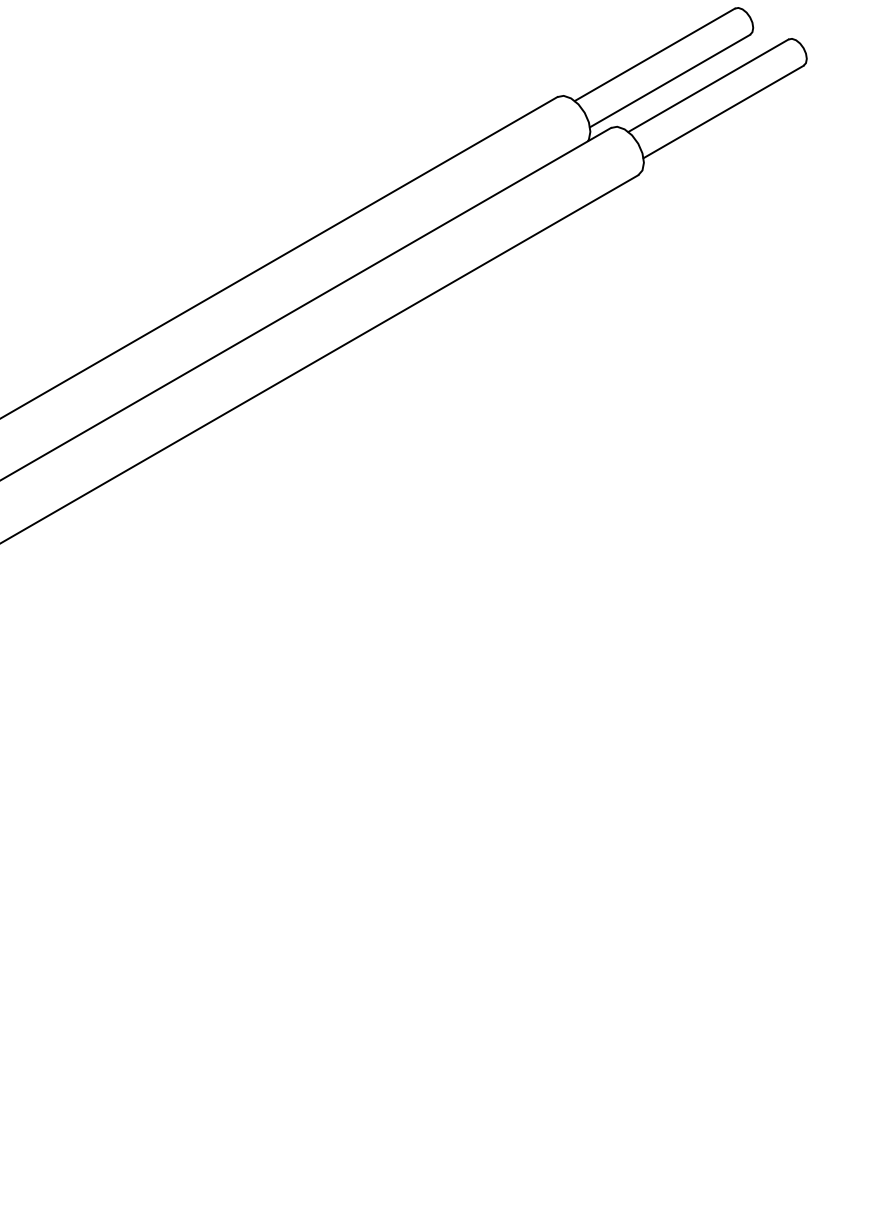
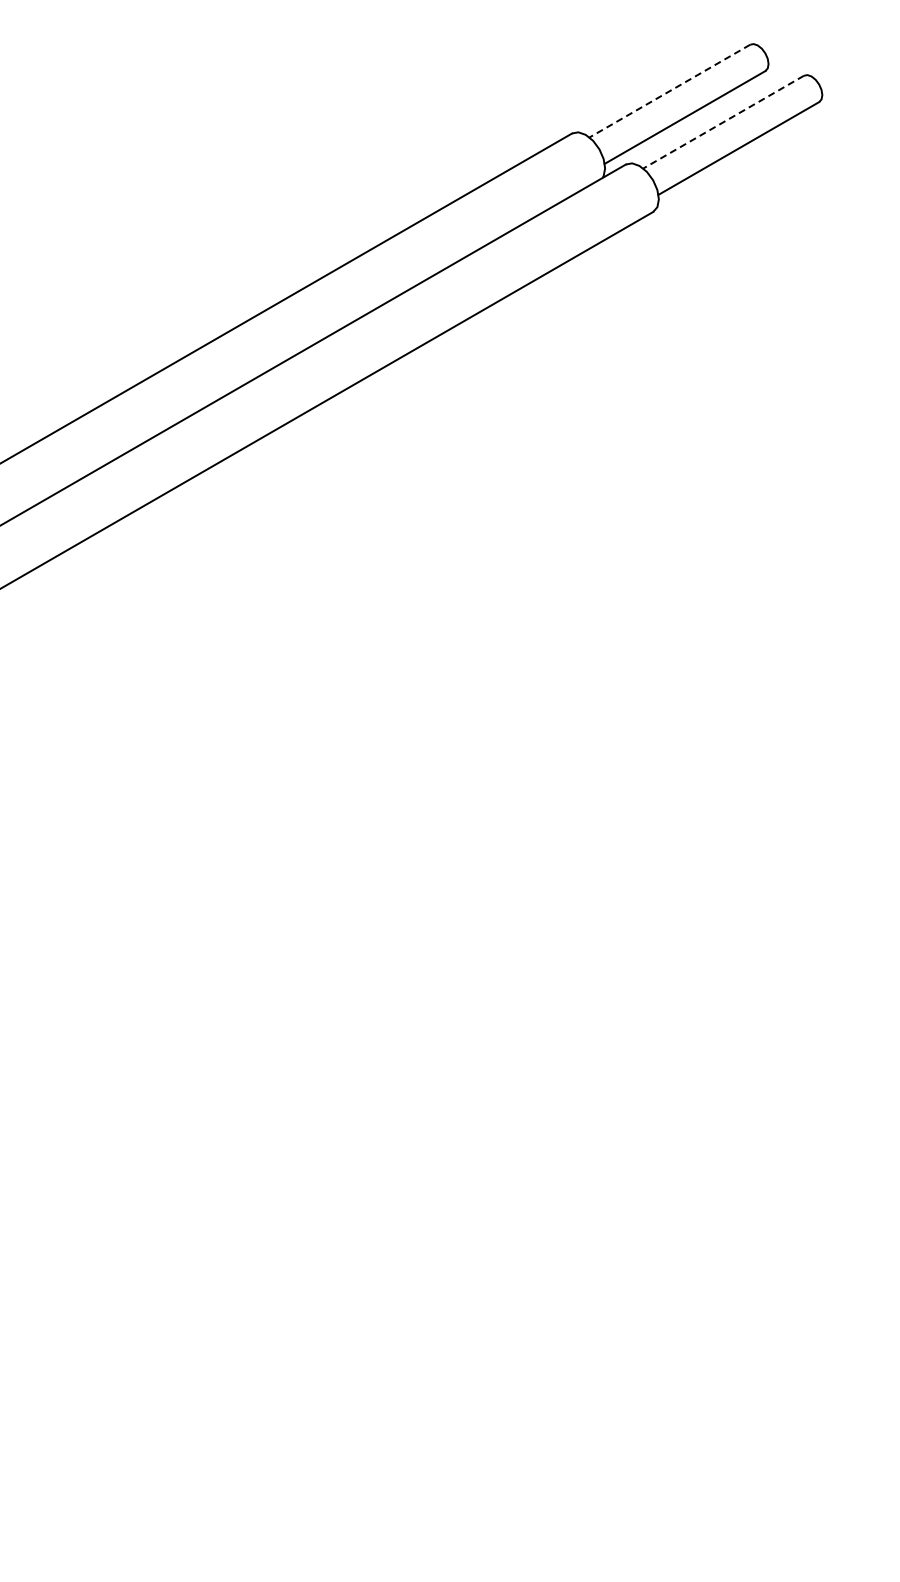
line: (654, 55) -> (669, 91), solid -> dashed
line: (708, 86) -> (723, 122), solid -> dashed

